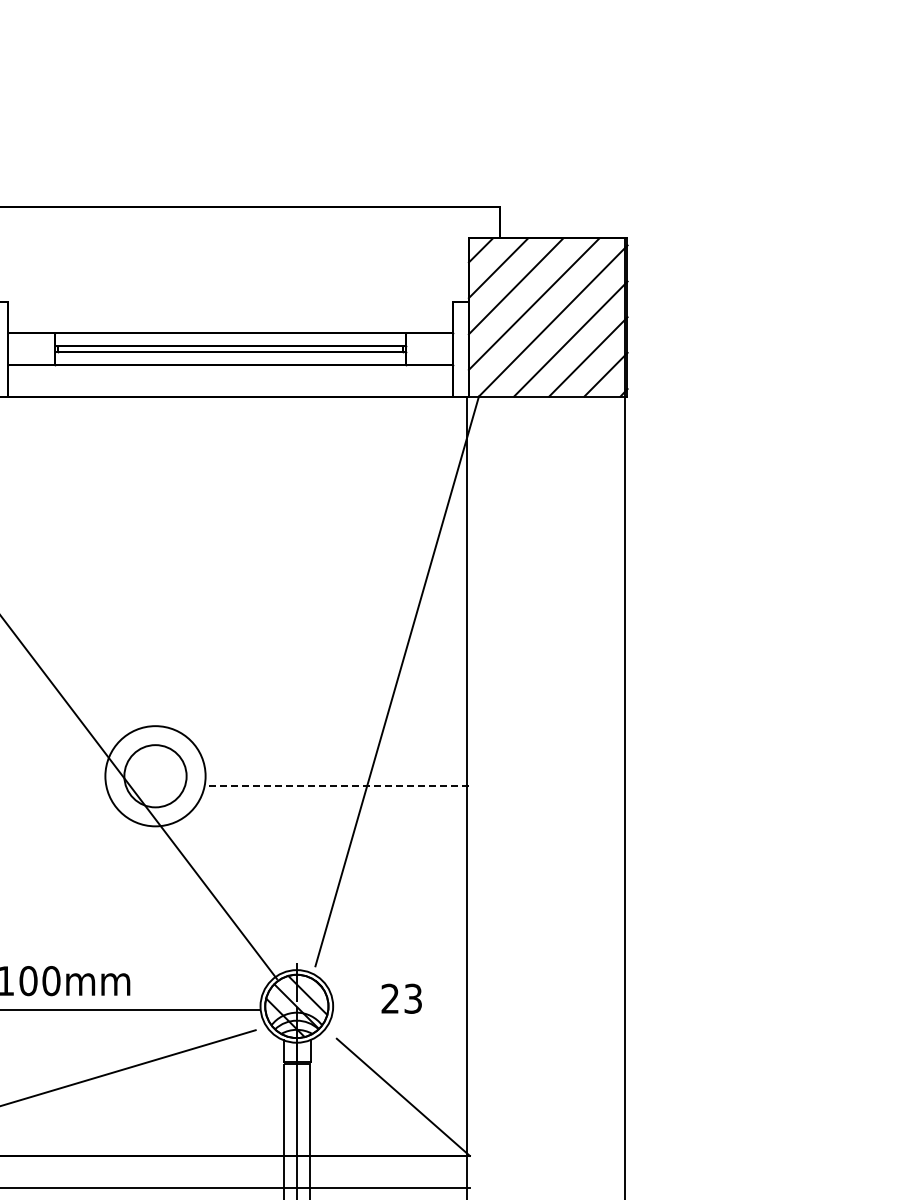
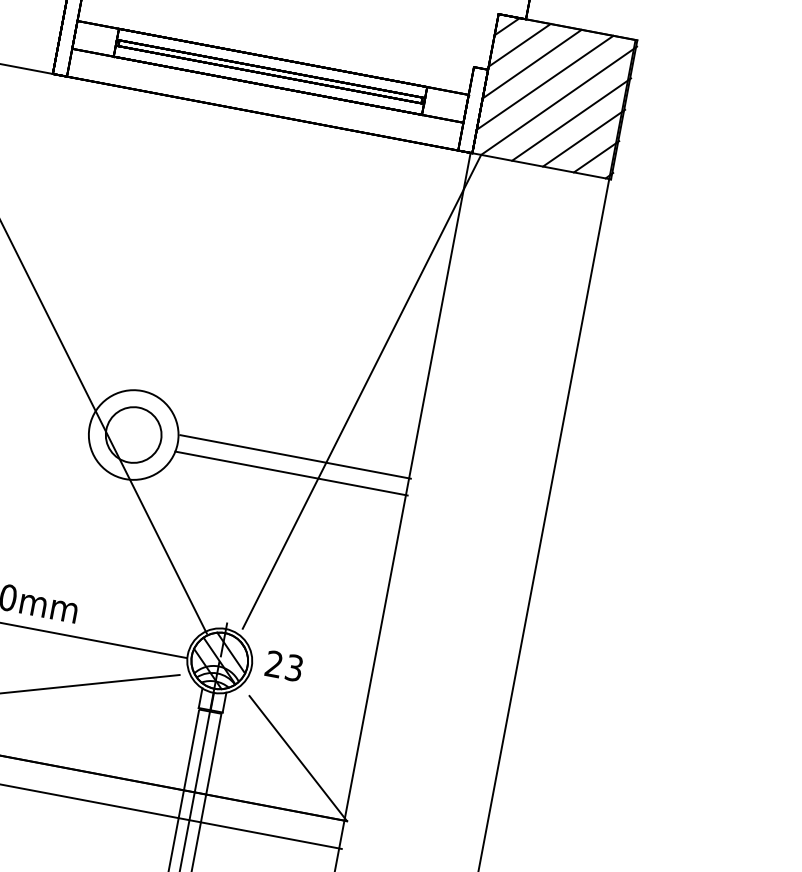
line: (337, 766) -> (295, 456), added
line: (336, 785) -> (291, 473), dashed -> solid
text: (401, 998) -> (284, 665), moved

